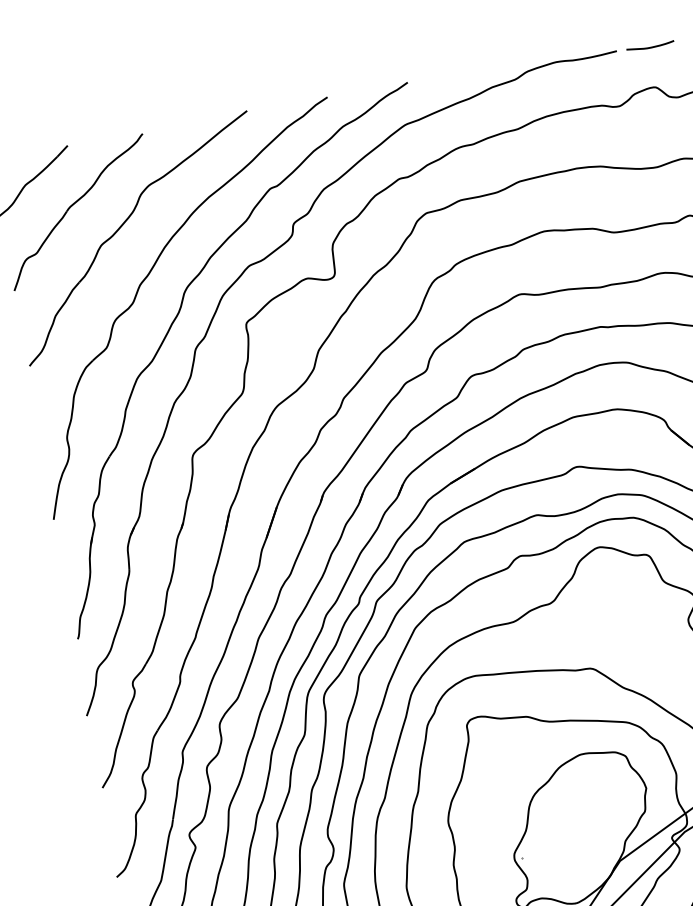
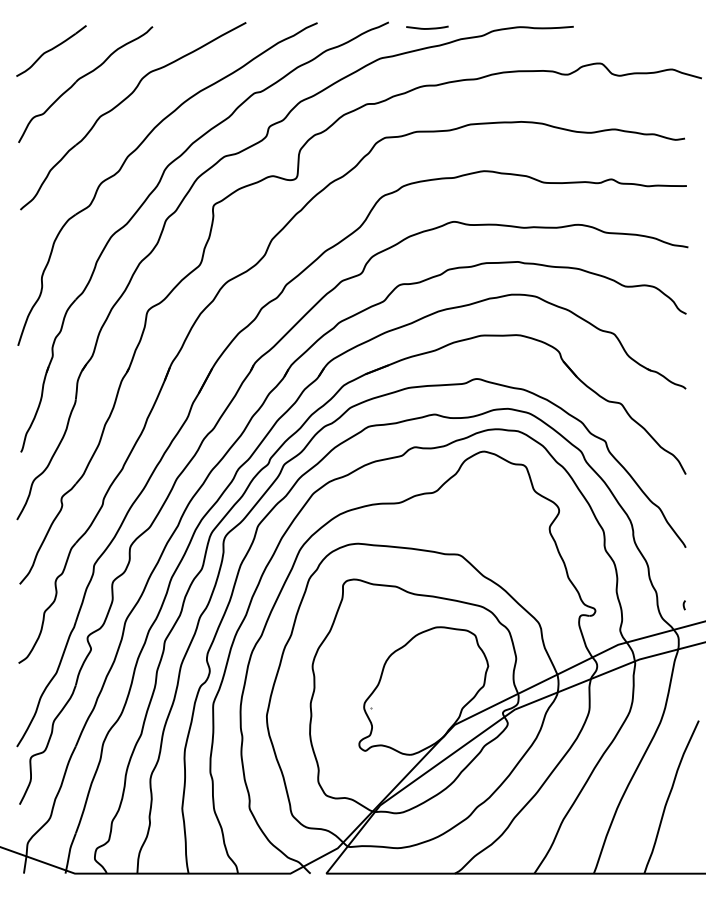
curve: (650, 47) -> (427, 28), moved

